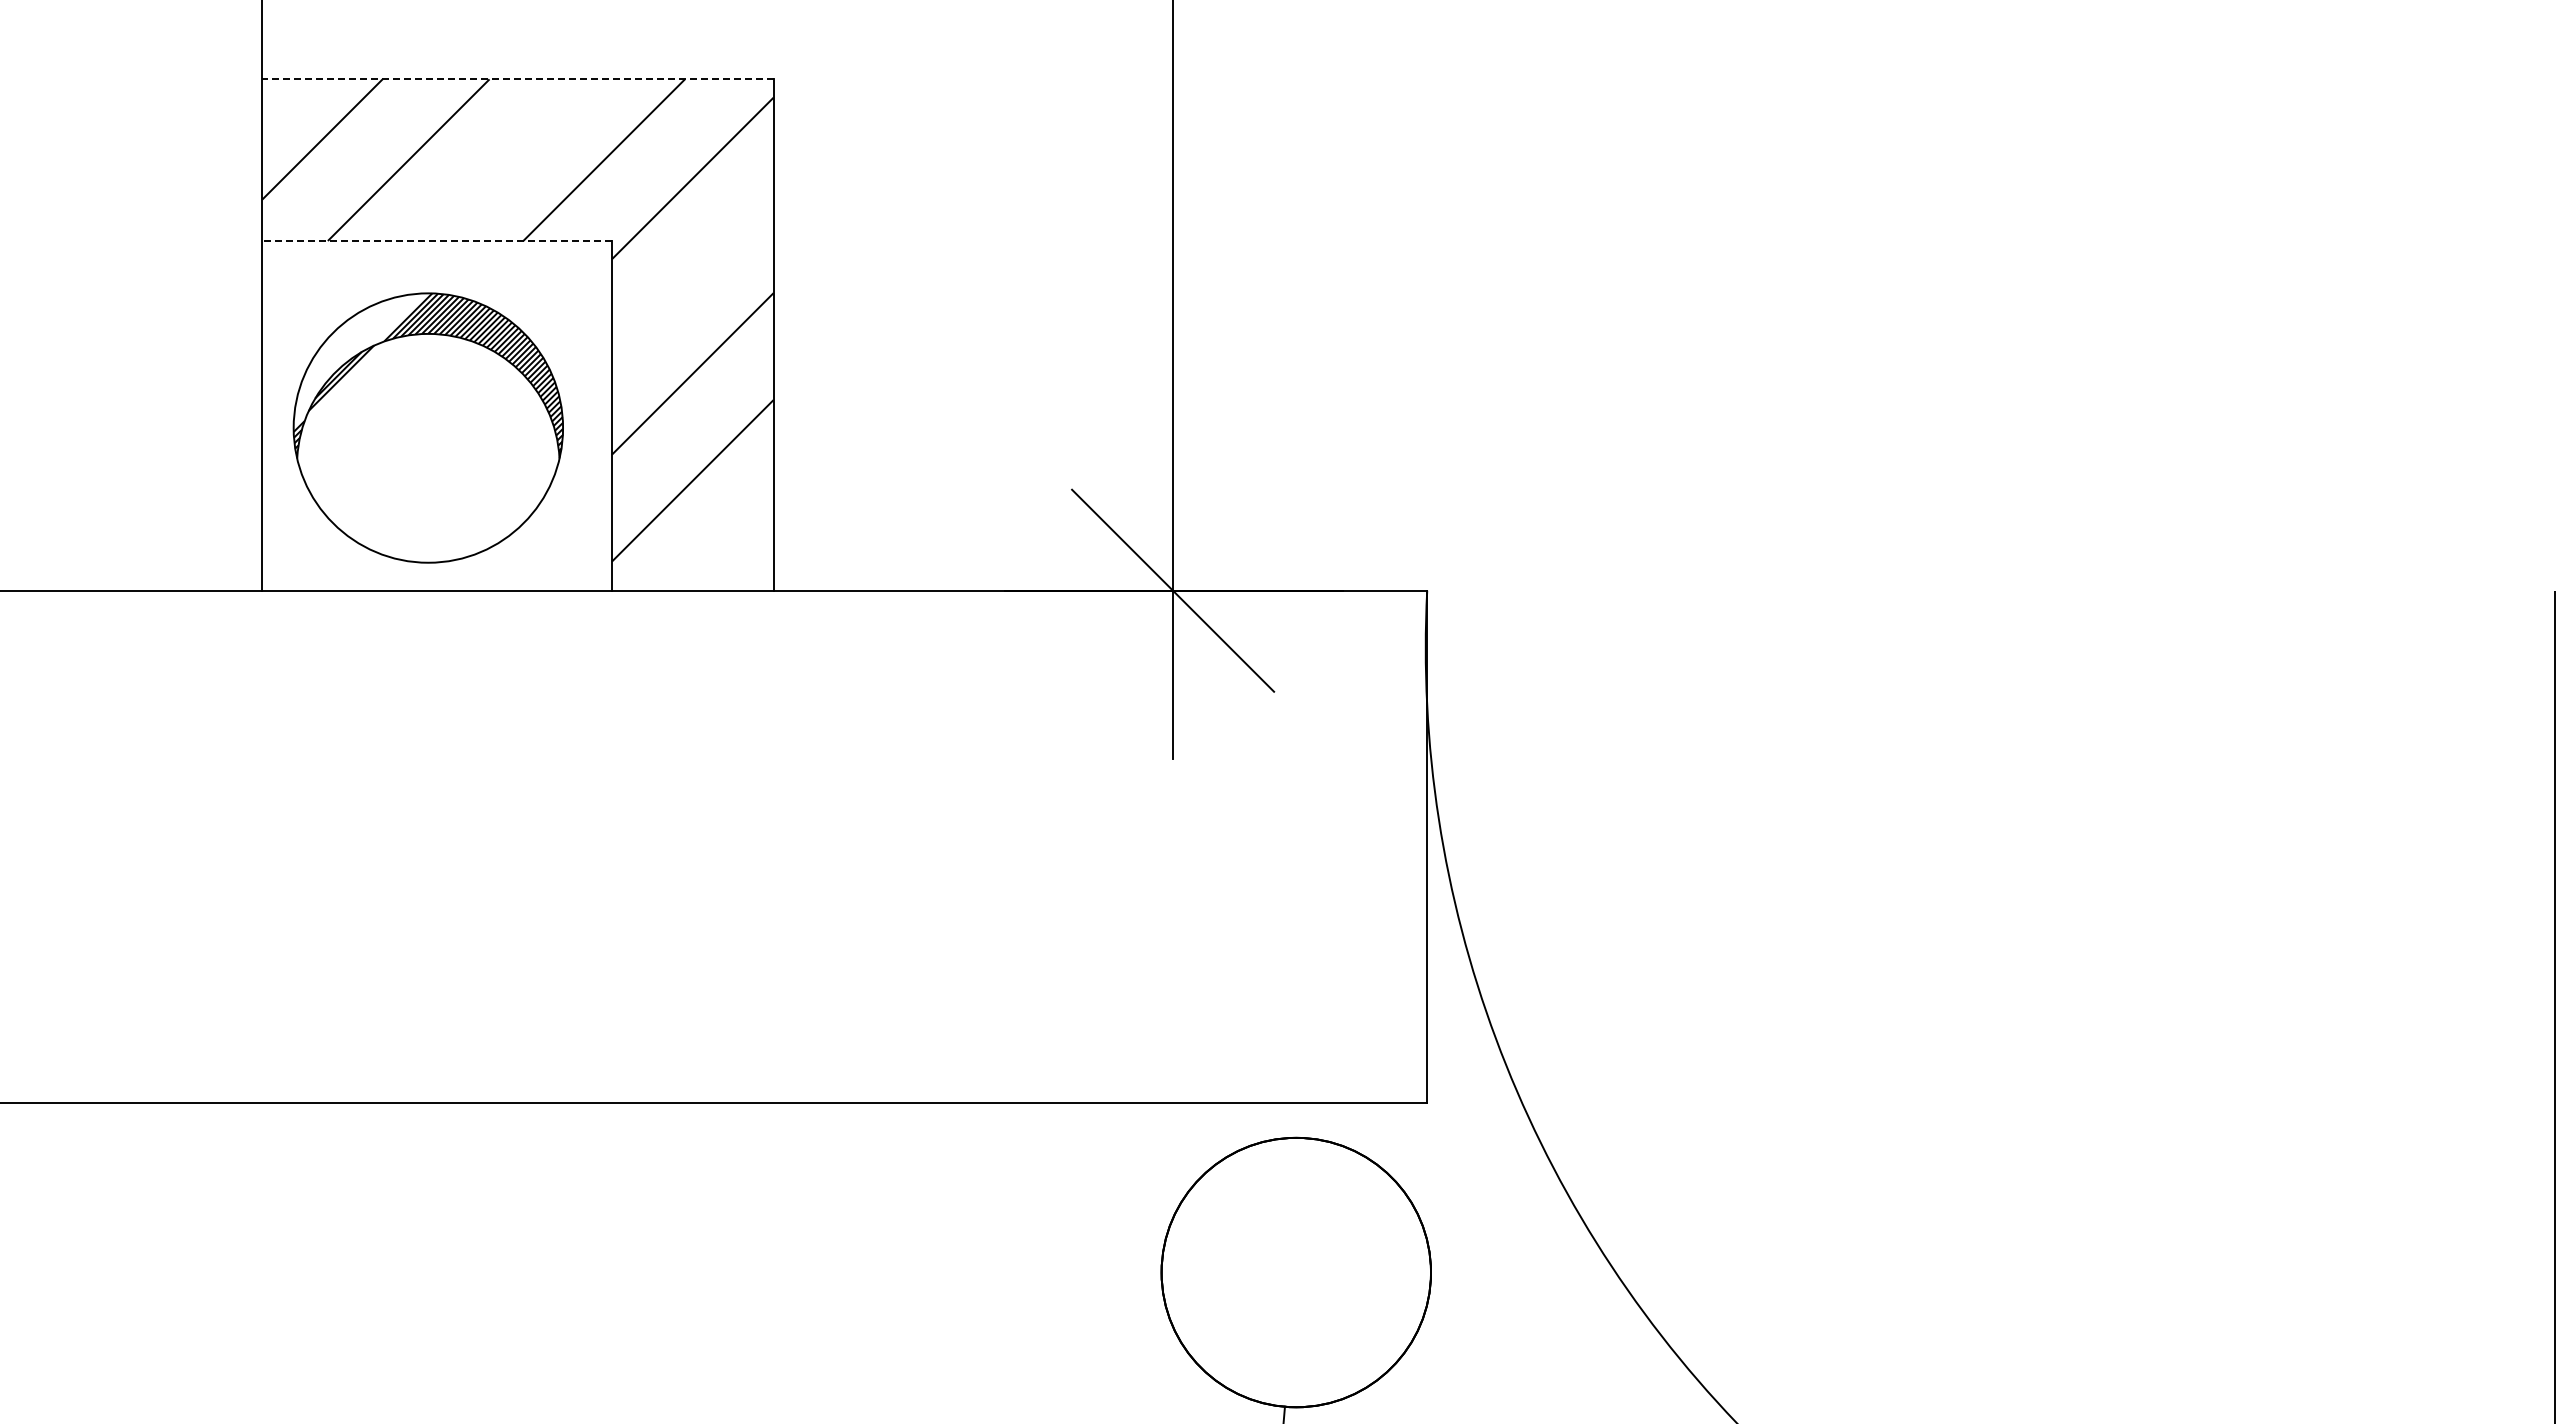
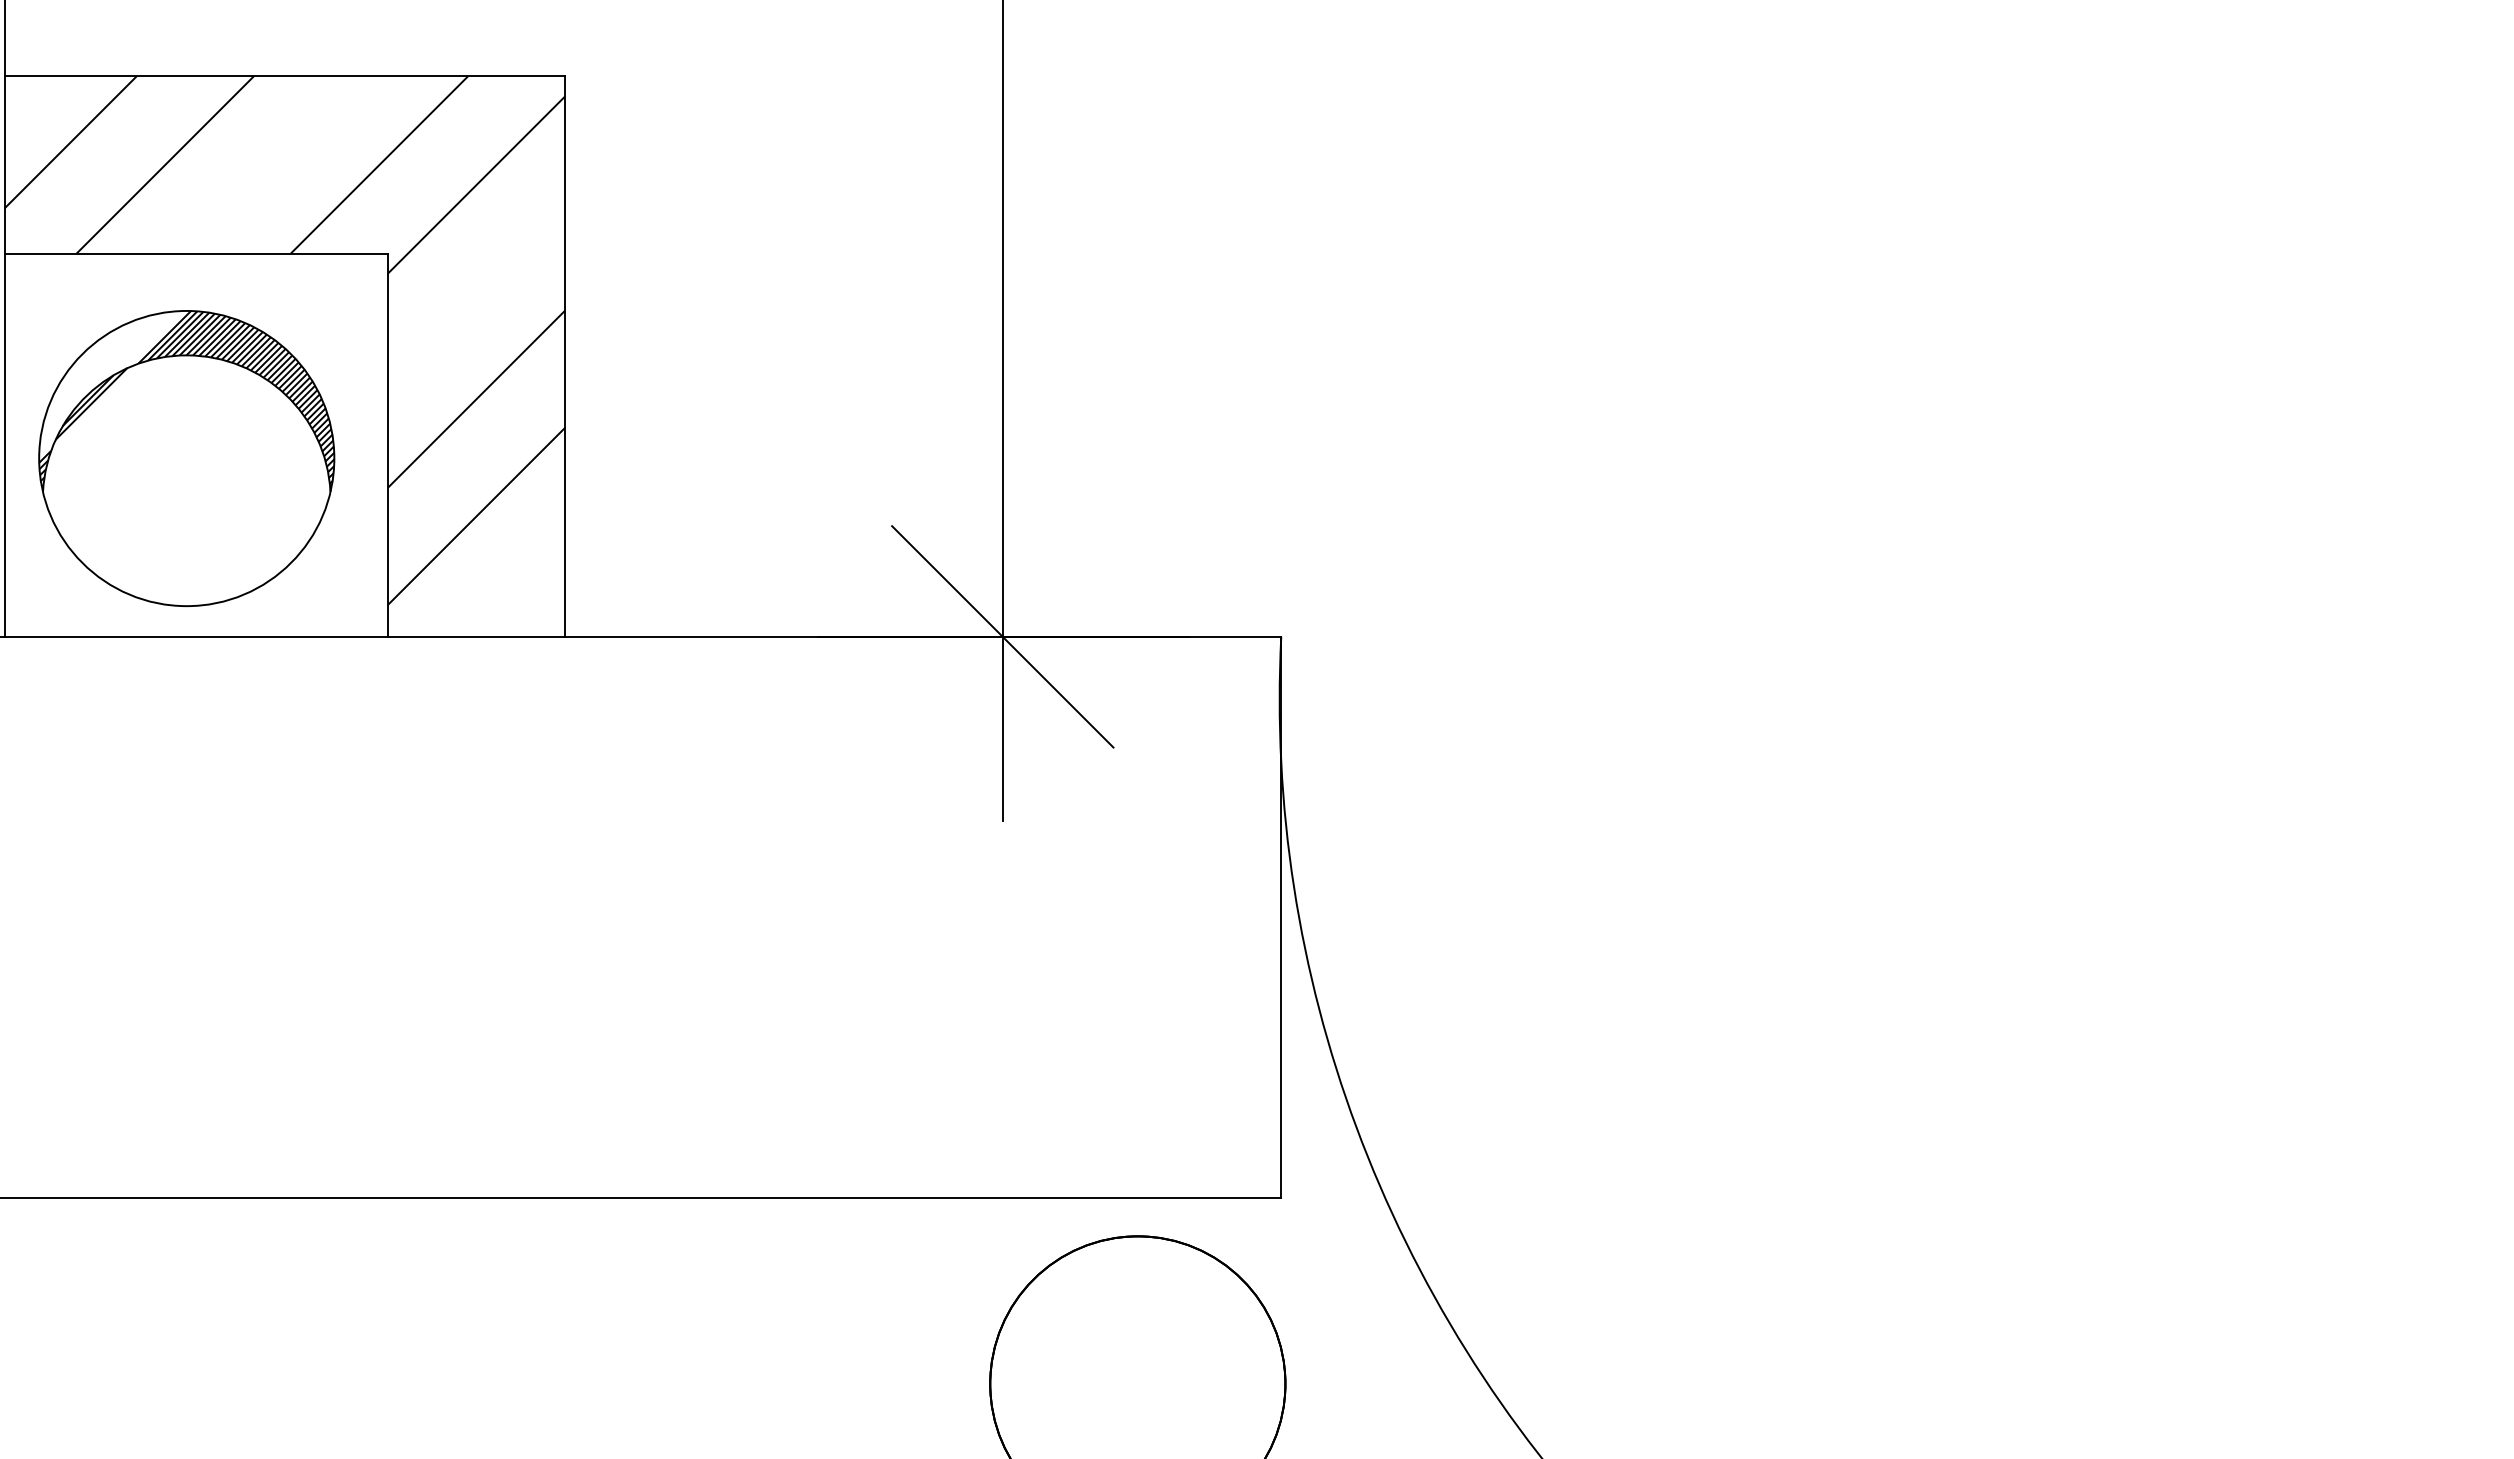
line: (517, 79) -> (284, 76), dashed -> solid
line: (437, 240) -> (196, 253), dashed -> solid

